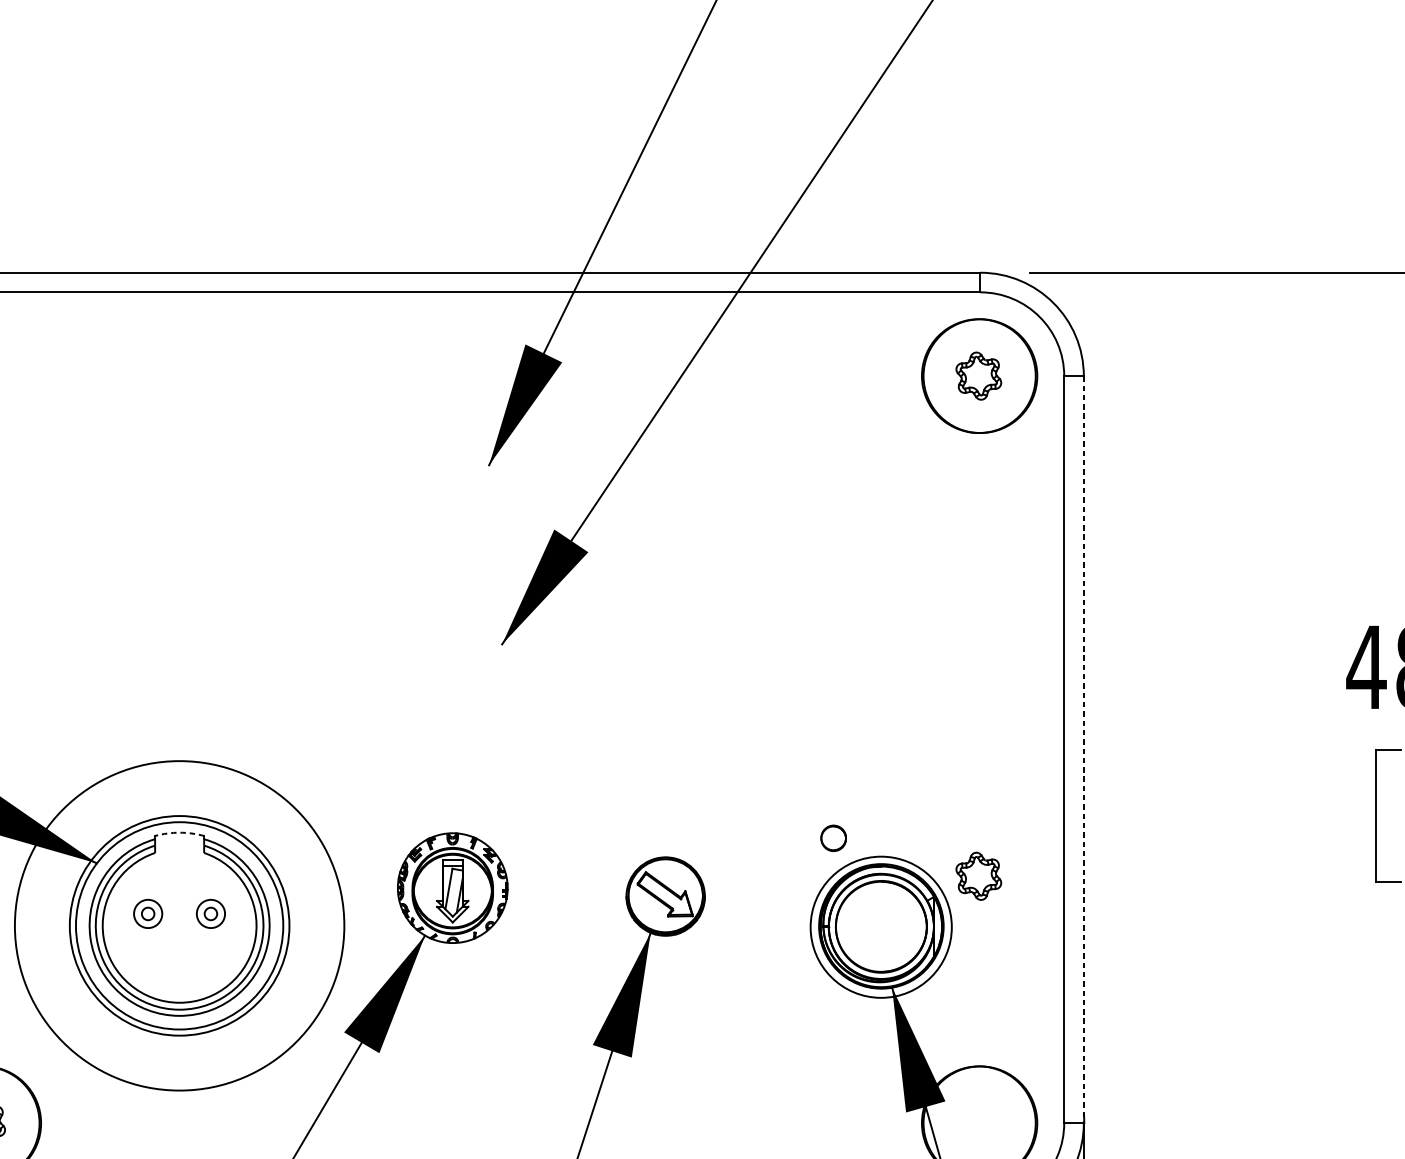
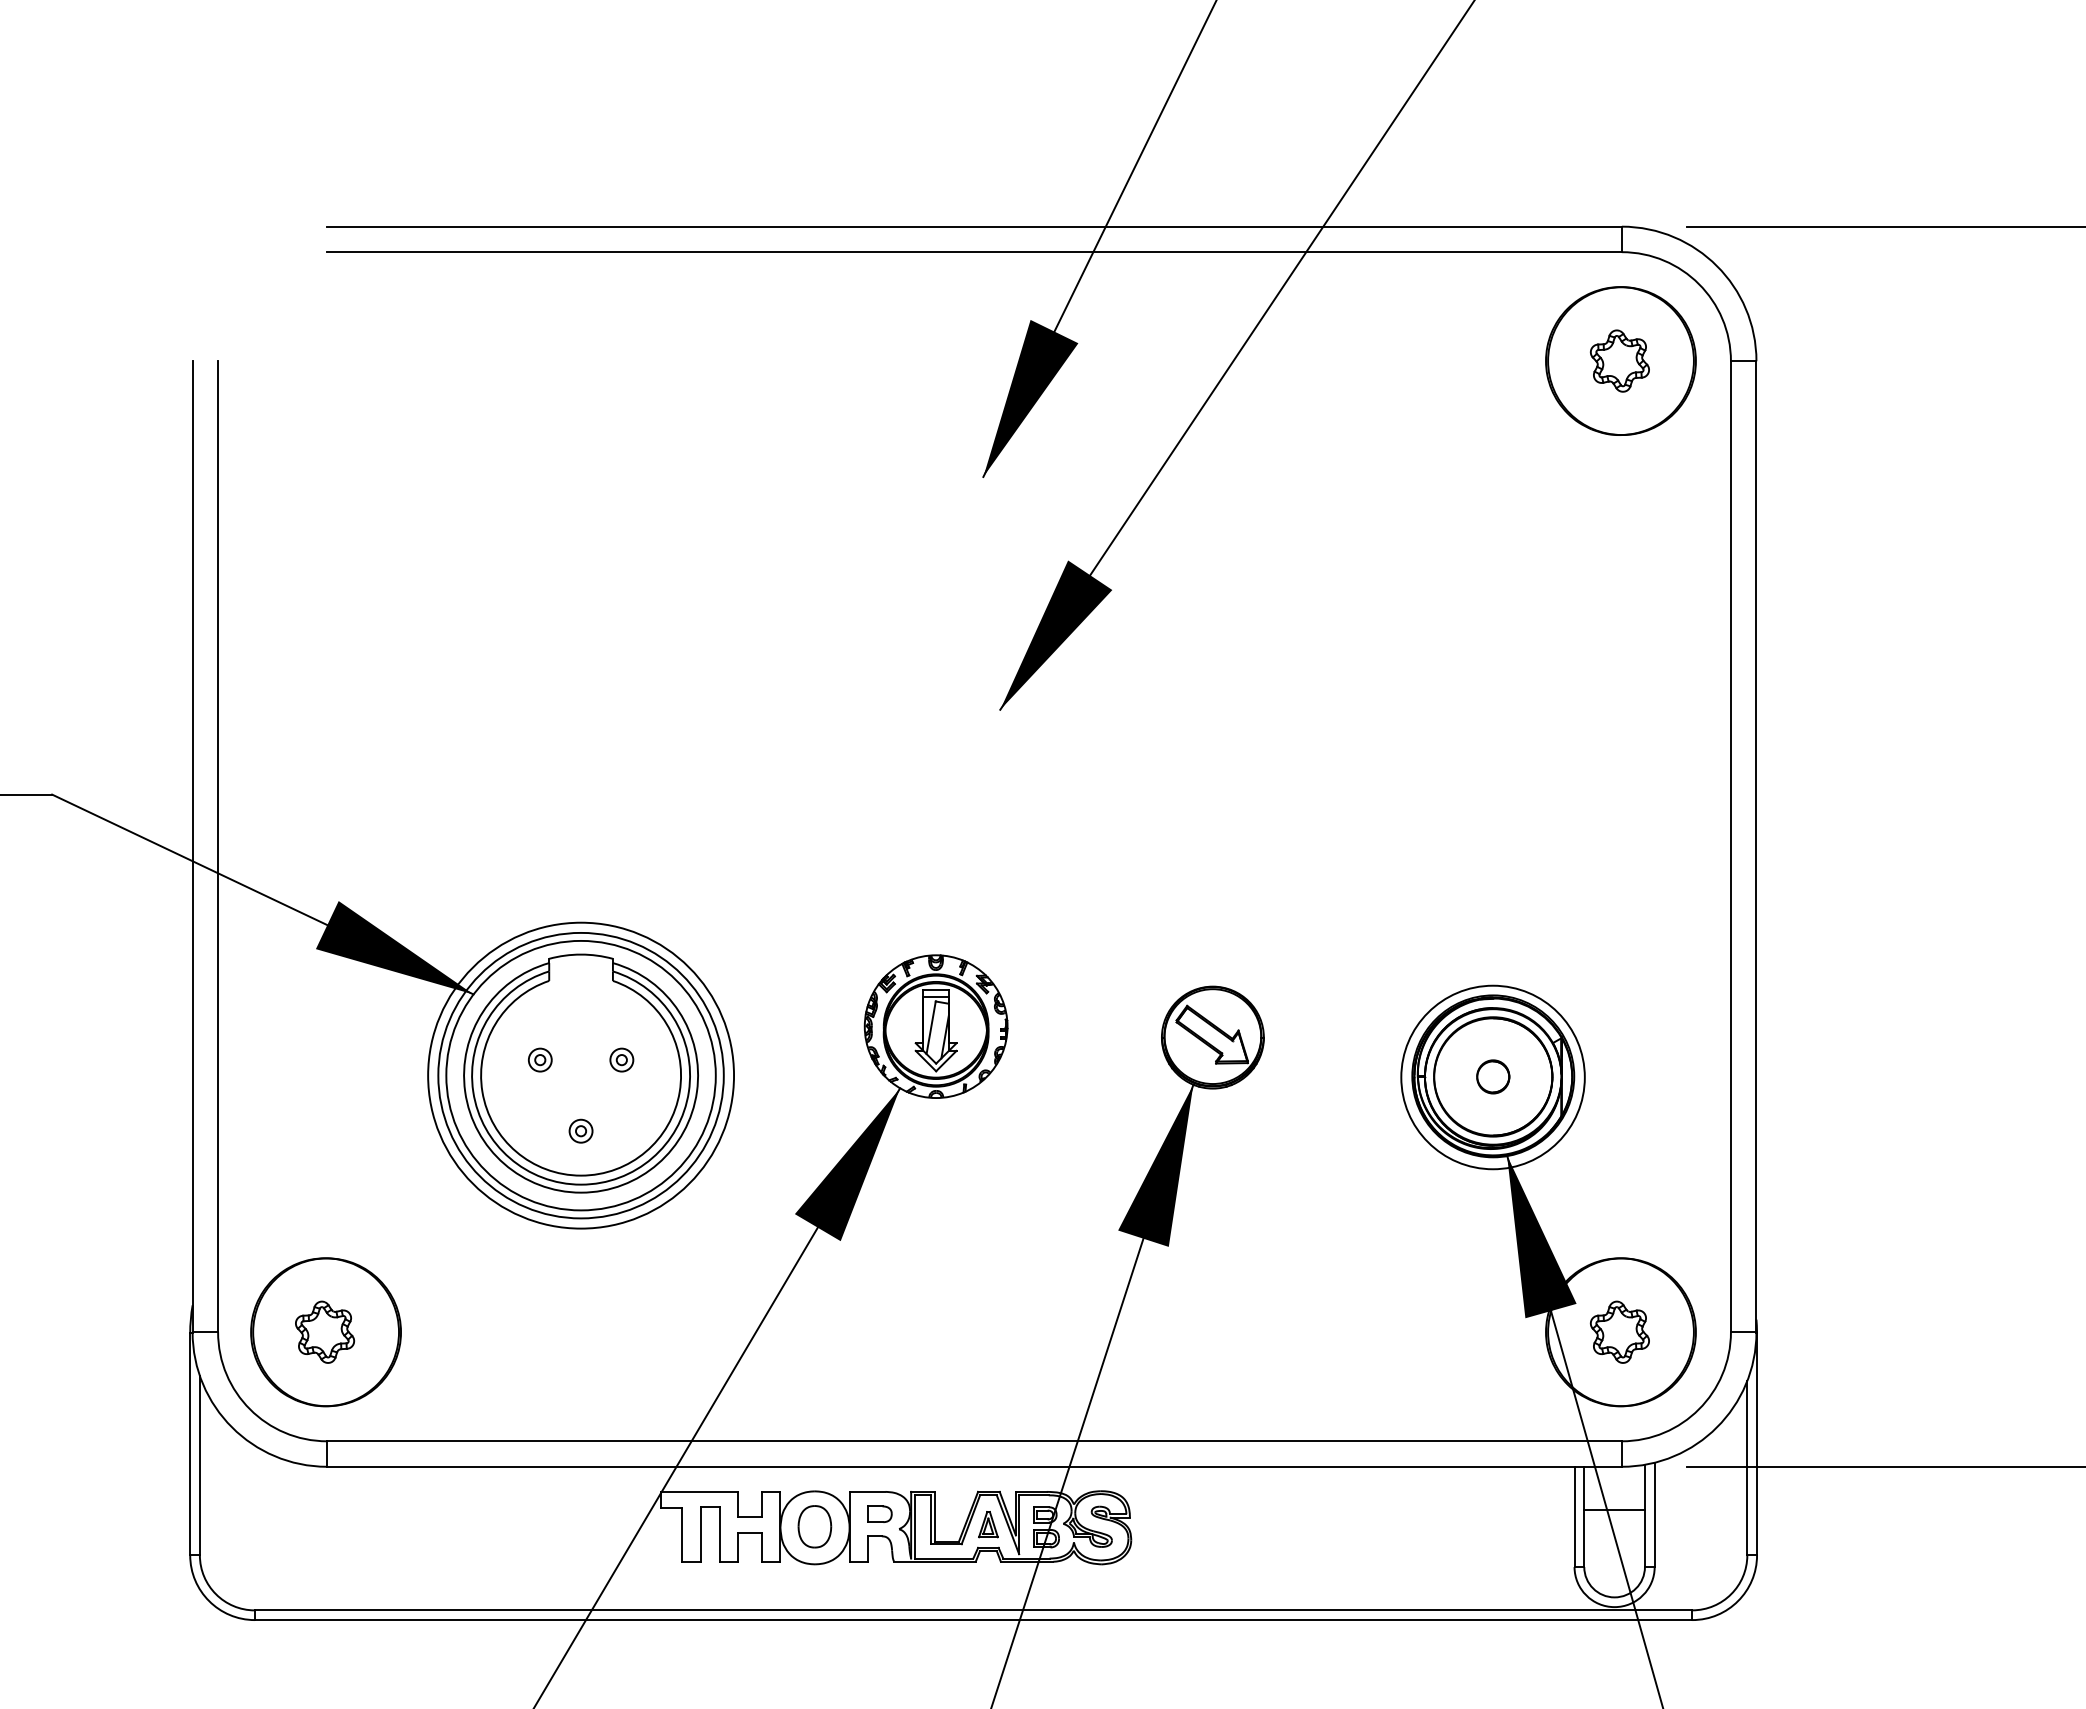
line: (1083, 750) -> (1756, 847), dashed -> solid
arc: (179, 832) -> (581, 954), dashed -> solid
part: (833, 838) -> (1493, 1076), moved
part: (978, 875) -> (1619, 1331), moved
part: (148, 913) -> (540, 1059), size x0.62
part: (210, 913) -> (621, 1059), size x0.62
circle: (179, 925) -> (581, 1075), size x0.71
part: (179, 968) -> (580, 1130), added

